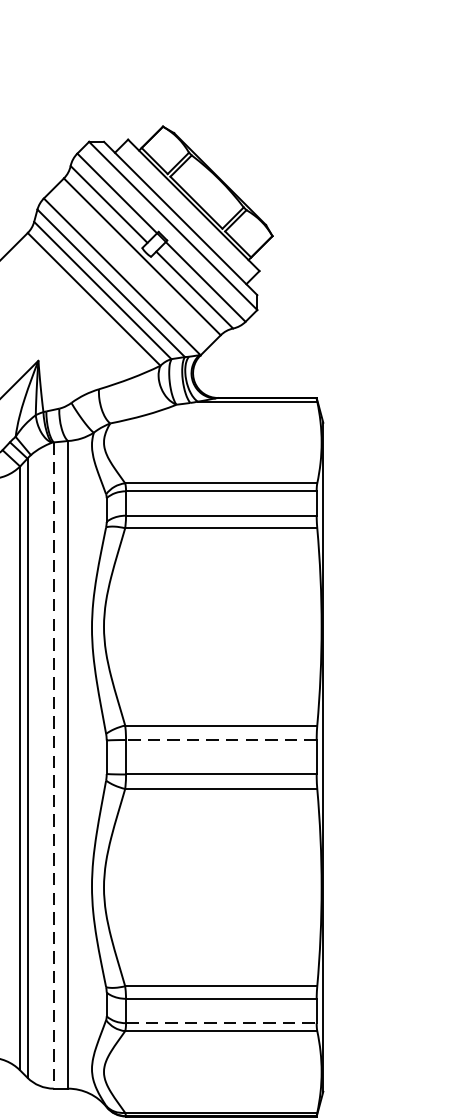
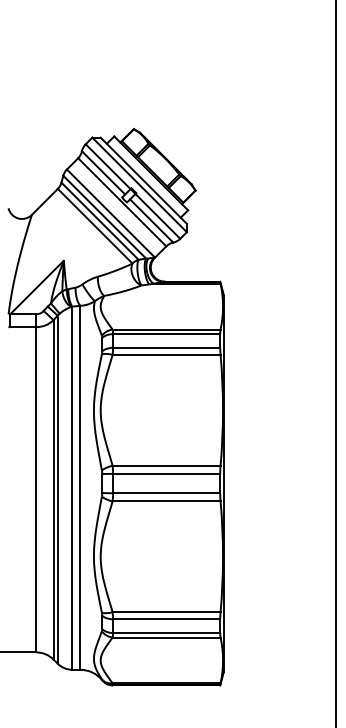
line: (221, 739) -> (166, 473), dashed -> solid
line: (53, 766) -> (72, 488), dashed -> solid
line: (221, 1024) -> (166, 633), dashed -> solid

